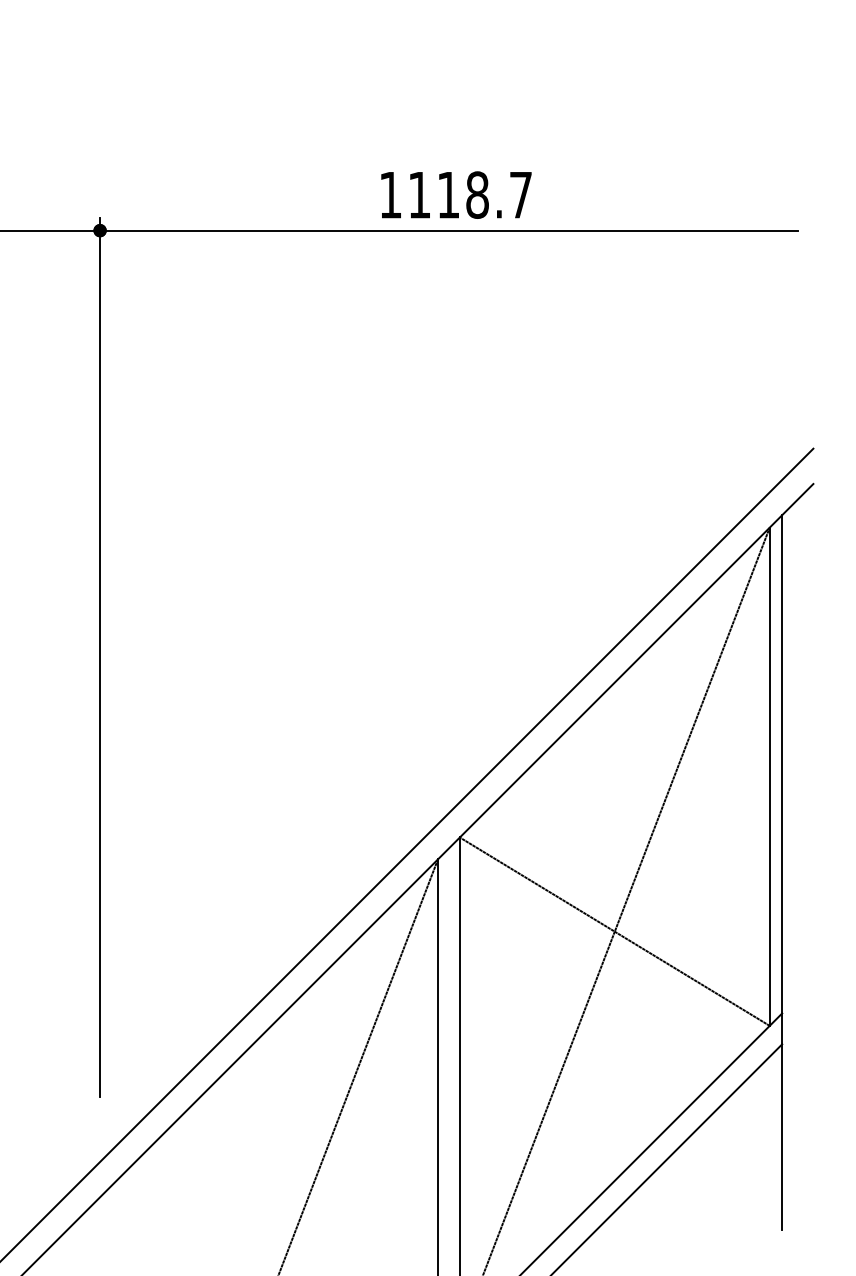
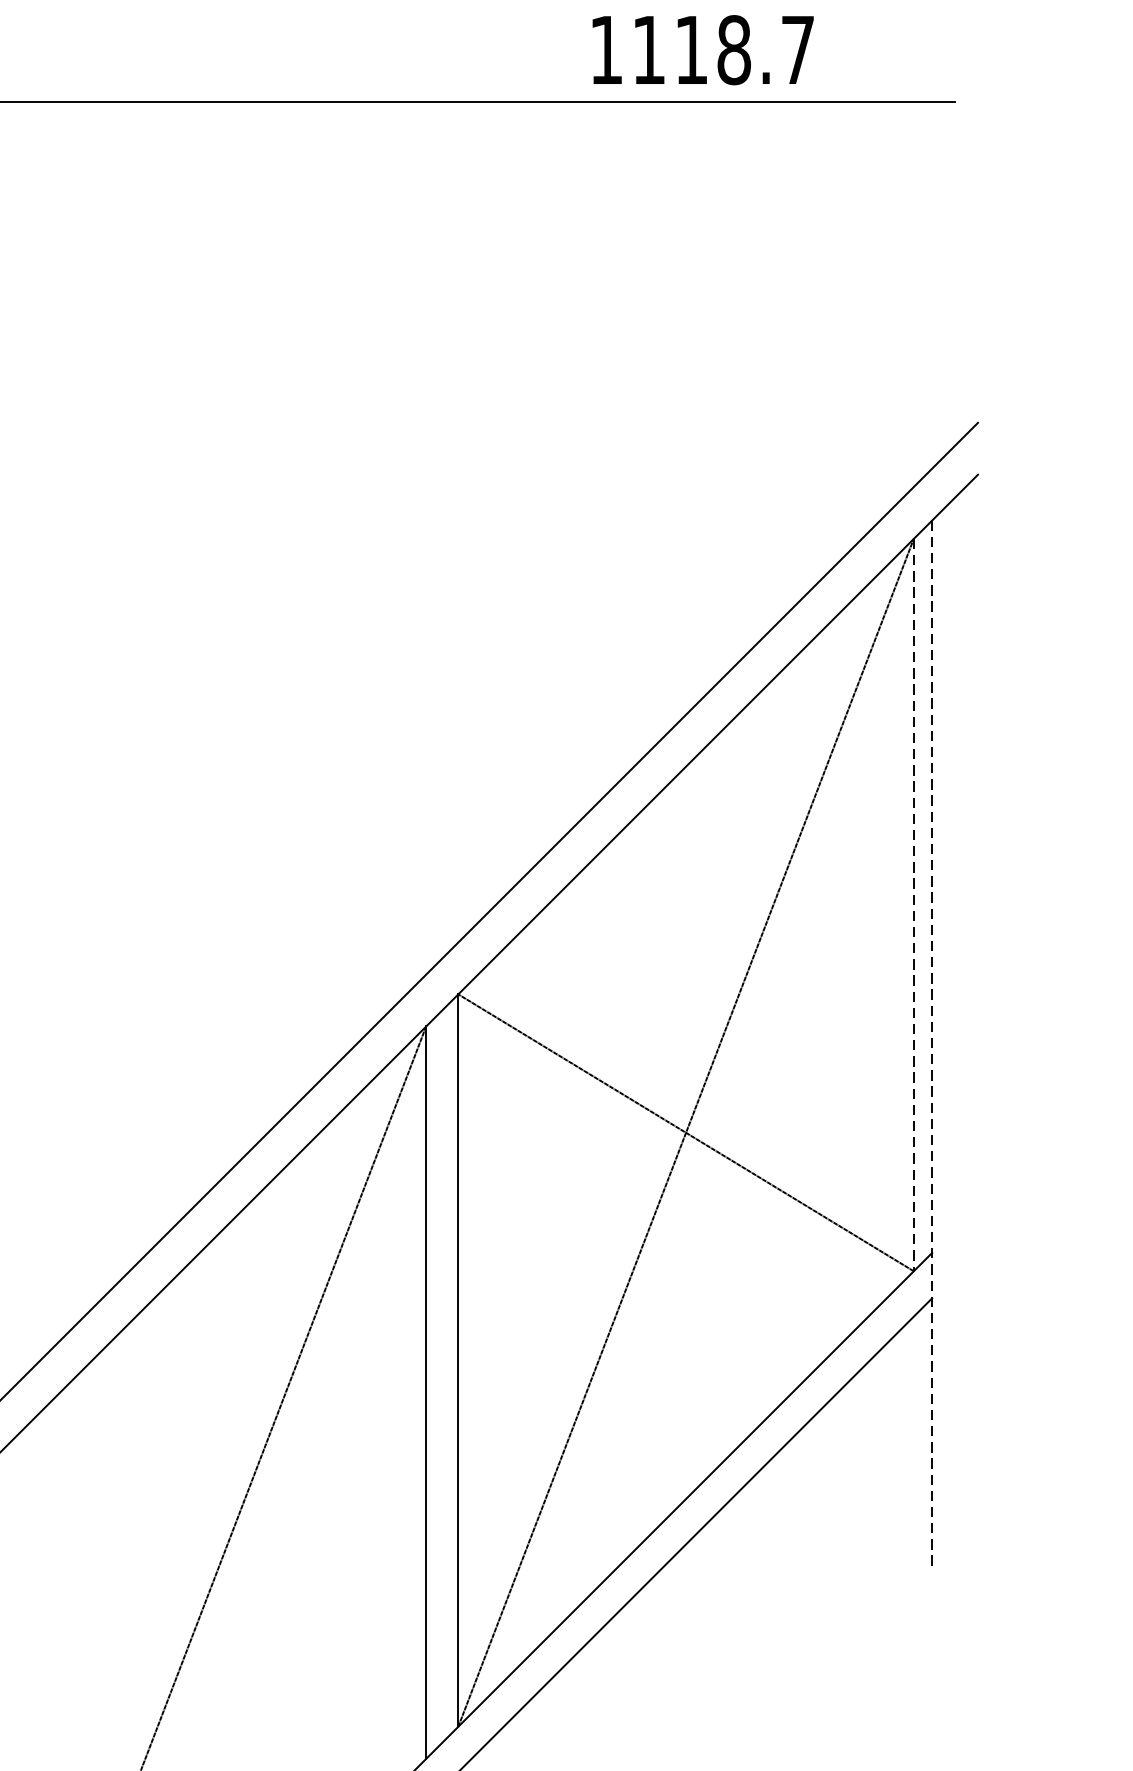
text: (456, 194) -> (703, 49), moved
line: (769, 777) -> (913, 906), solid -> dashed
line: (782, 873) -> (932, 1047), solid -> dashed

